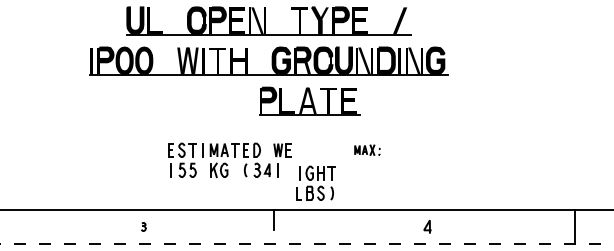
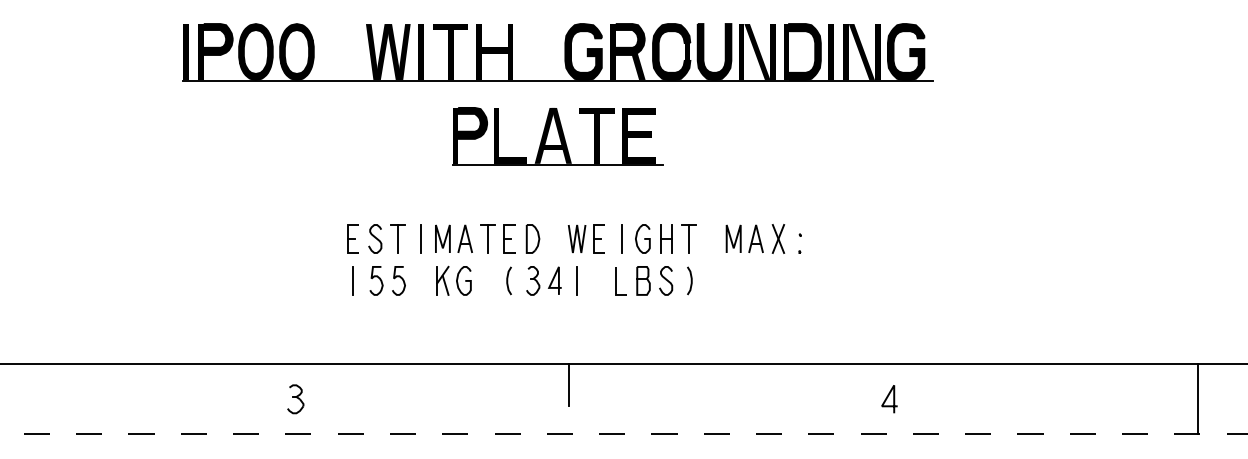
part: (309, 100) -> (556, 134), moved
part: (367, 149) -> (763, 237), size x1.43
part: (315, 182) -> (654, 258), moved
part: (143, 226) -> (295, 398), size x1.67

